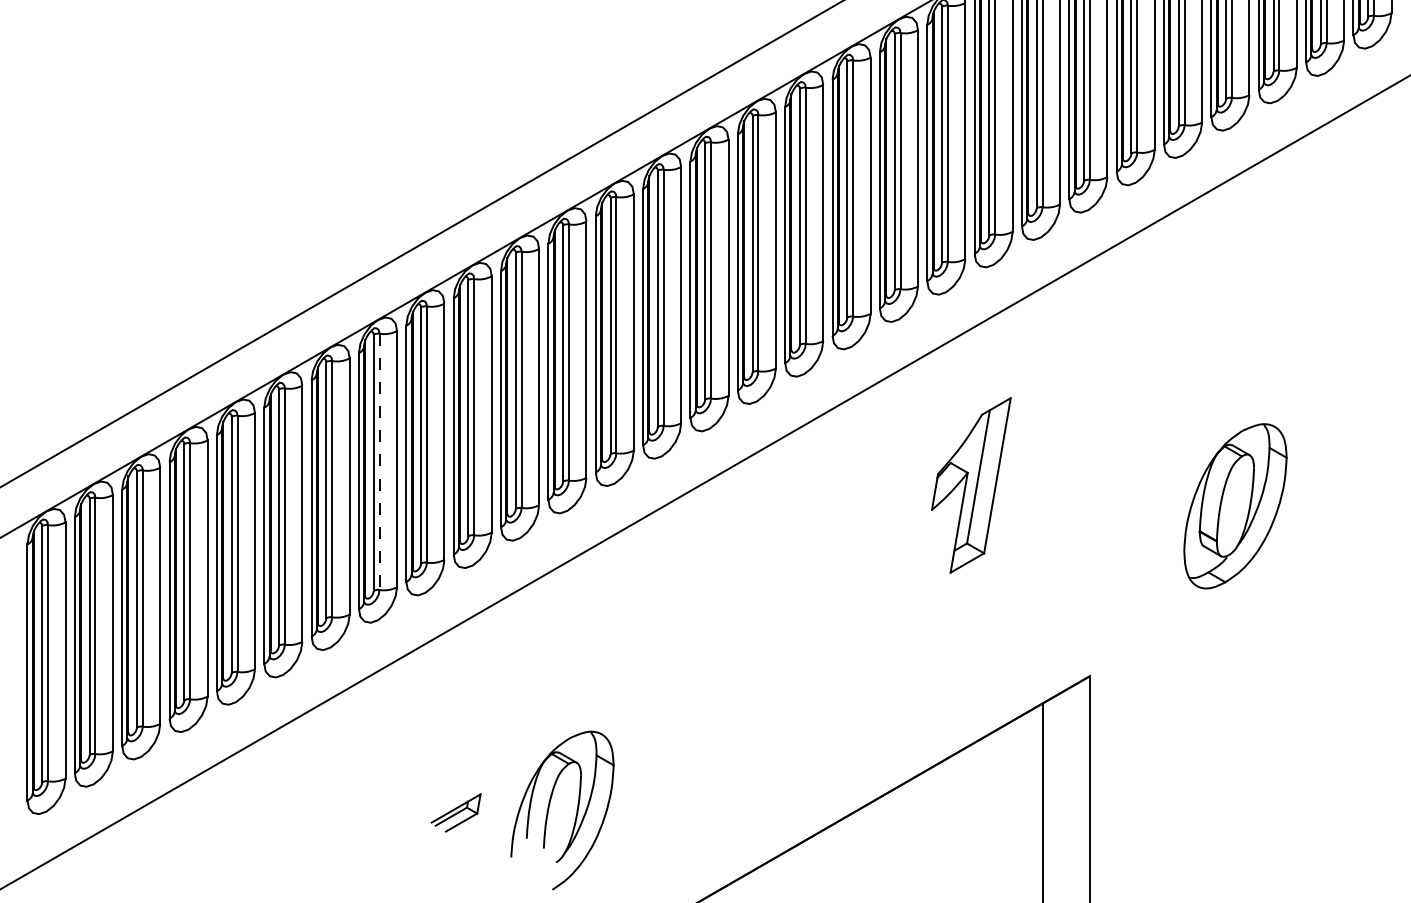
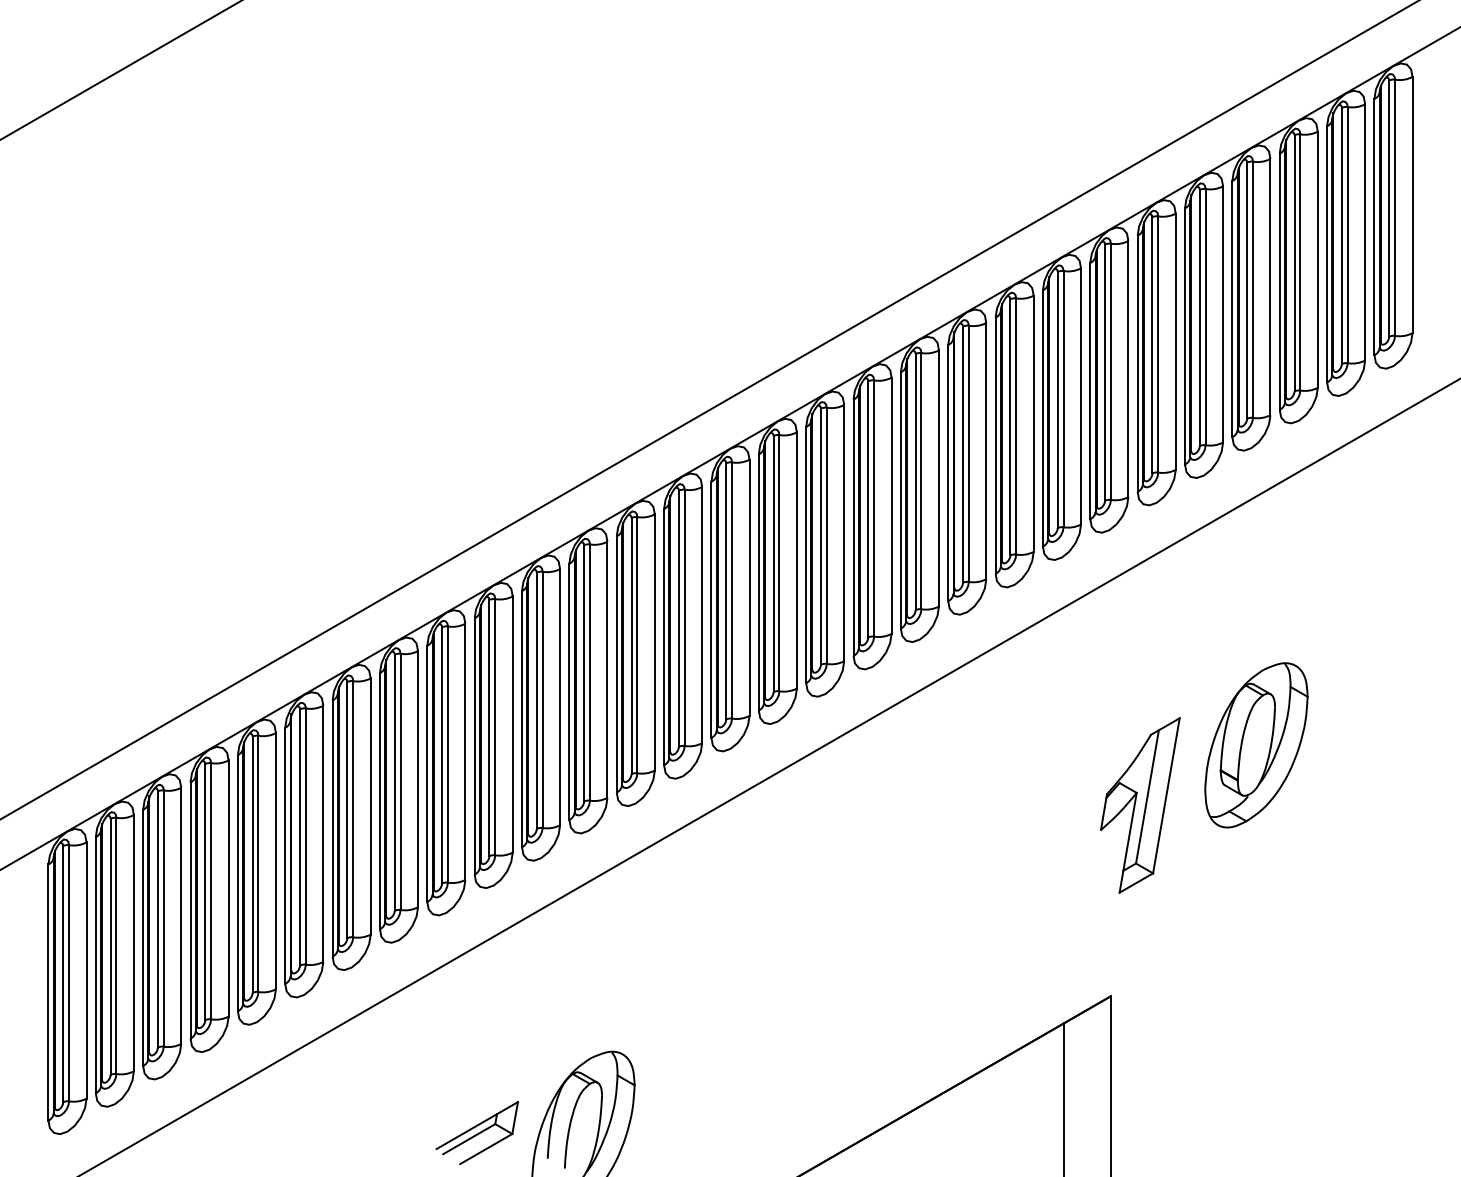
line: (379, 462) -> (400, 782), dashed -> solid
part: (971, 485) -> (1140, 805), moved
part: (1235, 506) -> (1256, 745), moved
part: (455, 812) -> (476, 1132), size x1.67

